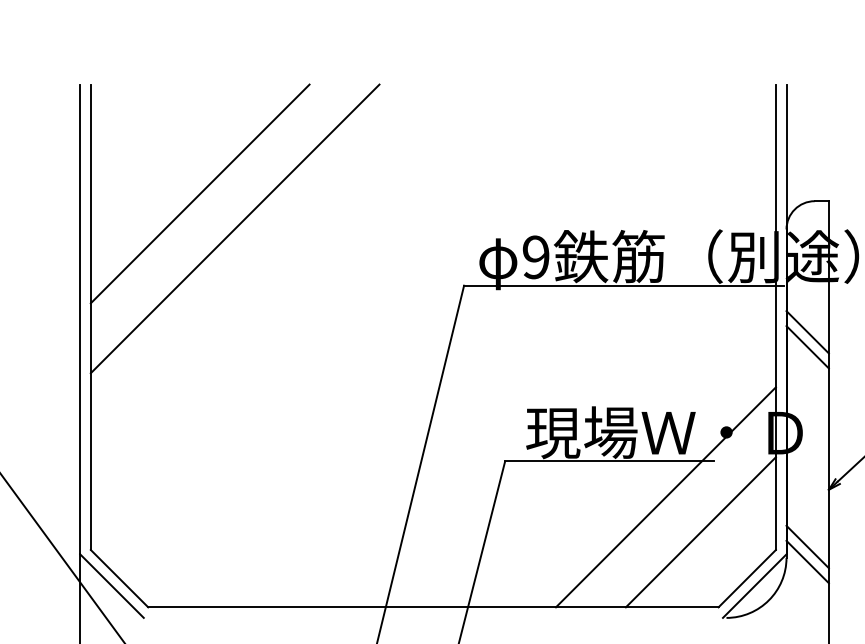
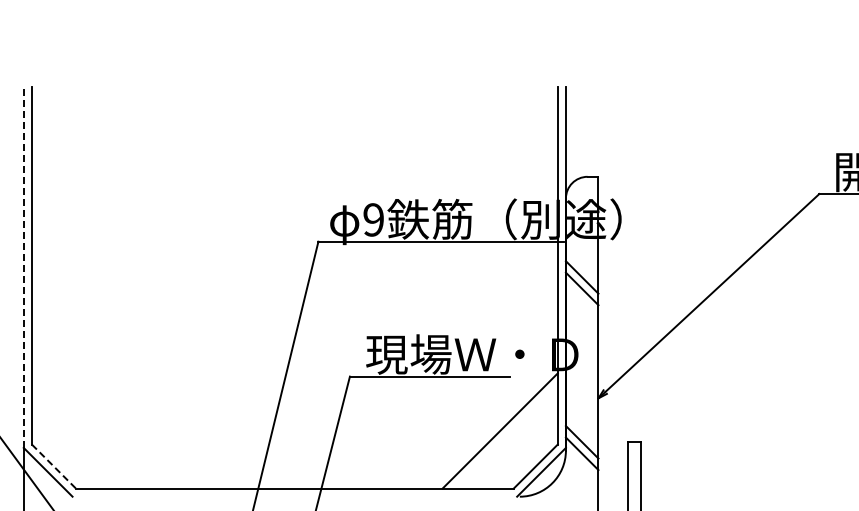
line: (199, 194) -> (115, 171), removed
line: (234, 228) -> (142, 197), removed
line: (79, 319) -> (23, 267), solid -> dashed
line: (664, 496) -> (472, 403), removed
line: (120, 578) -> (54, 466), solid -> dashed

